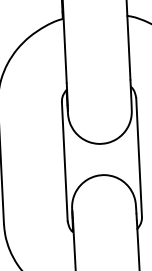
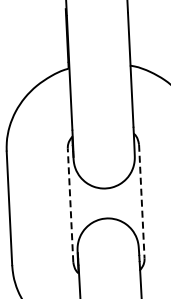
line: (138, 157) -> (141, 201), solid -> dashed
line: (64, 161) -> (70, 205), solid -> dashed

